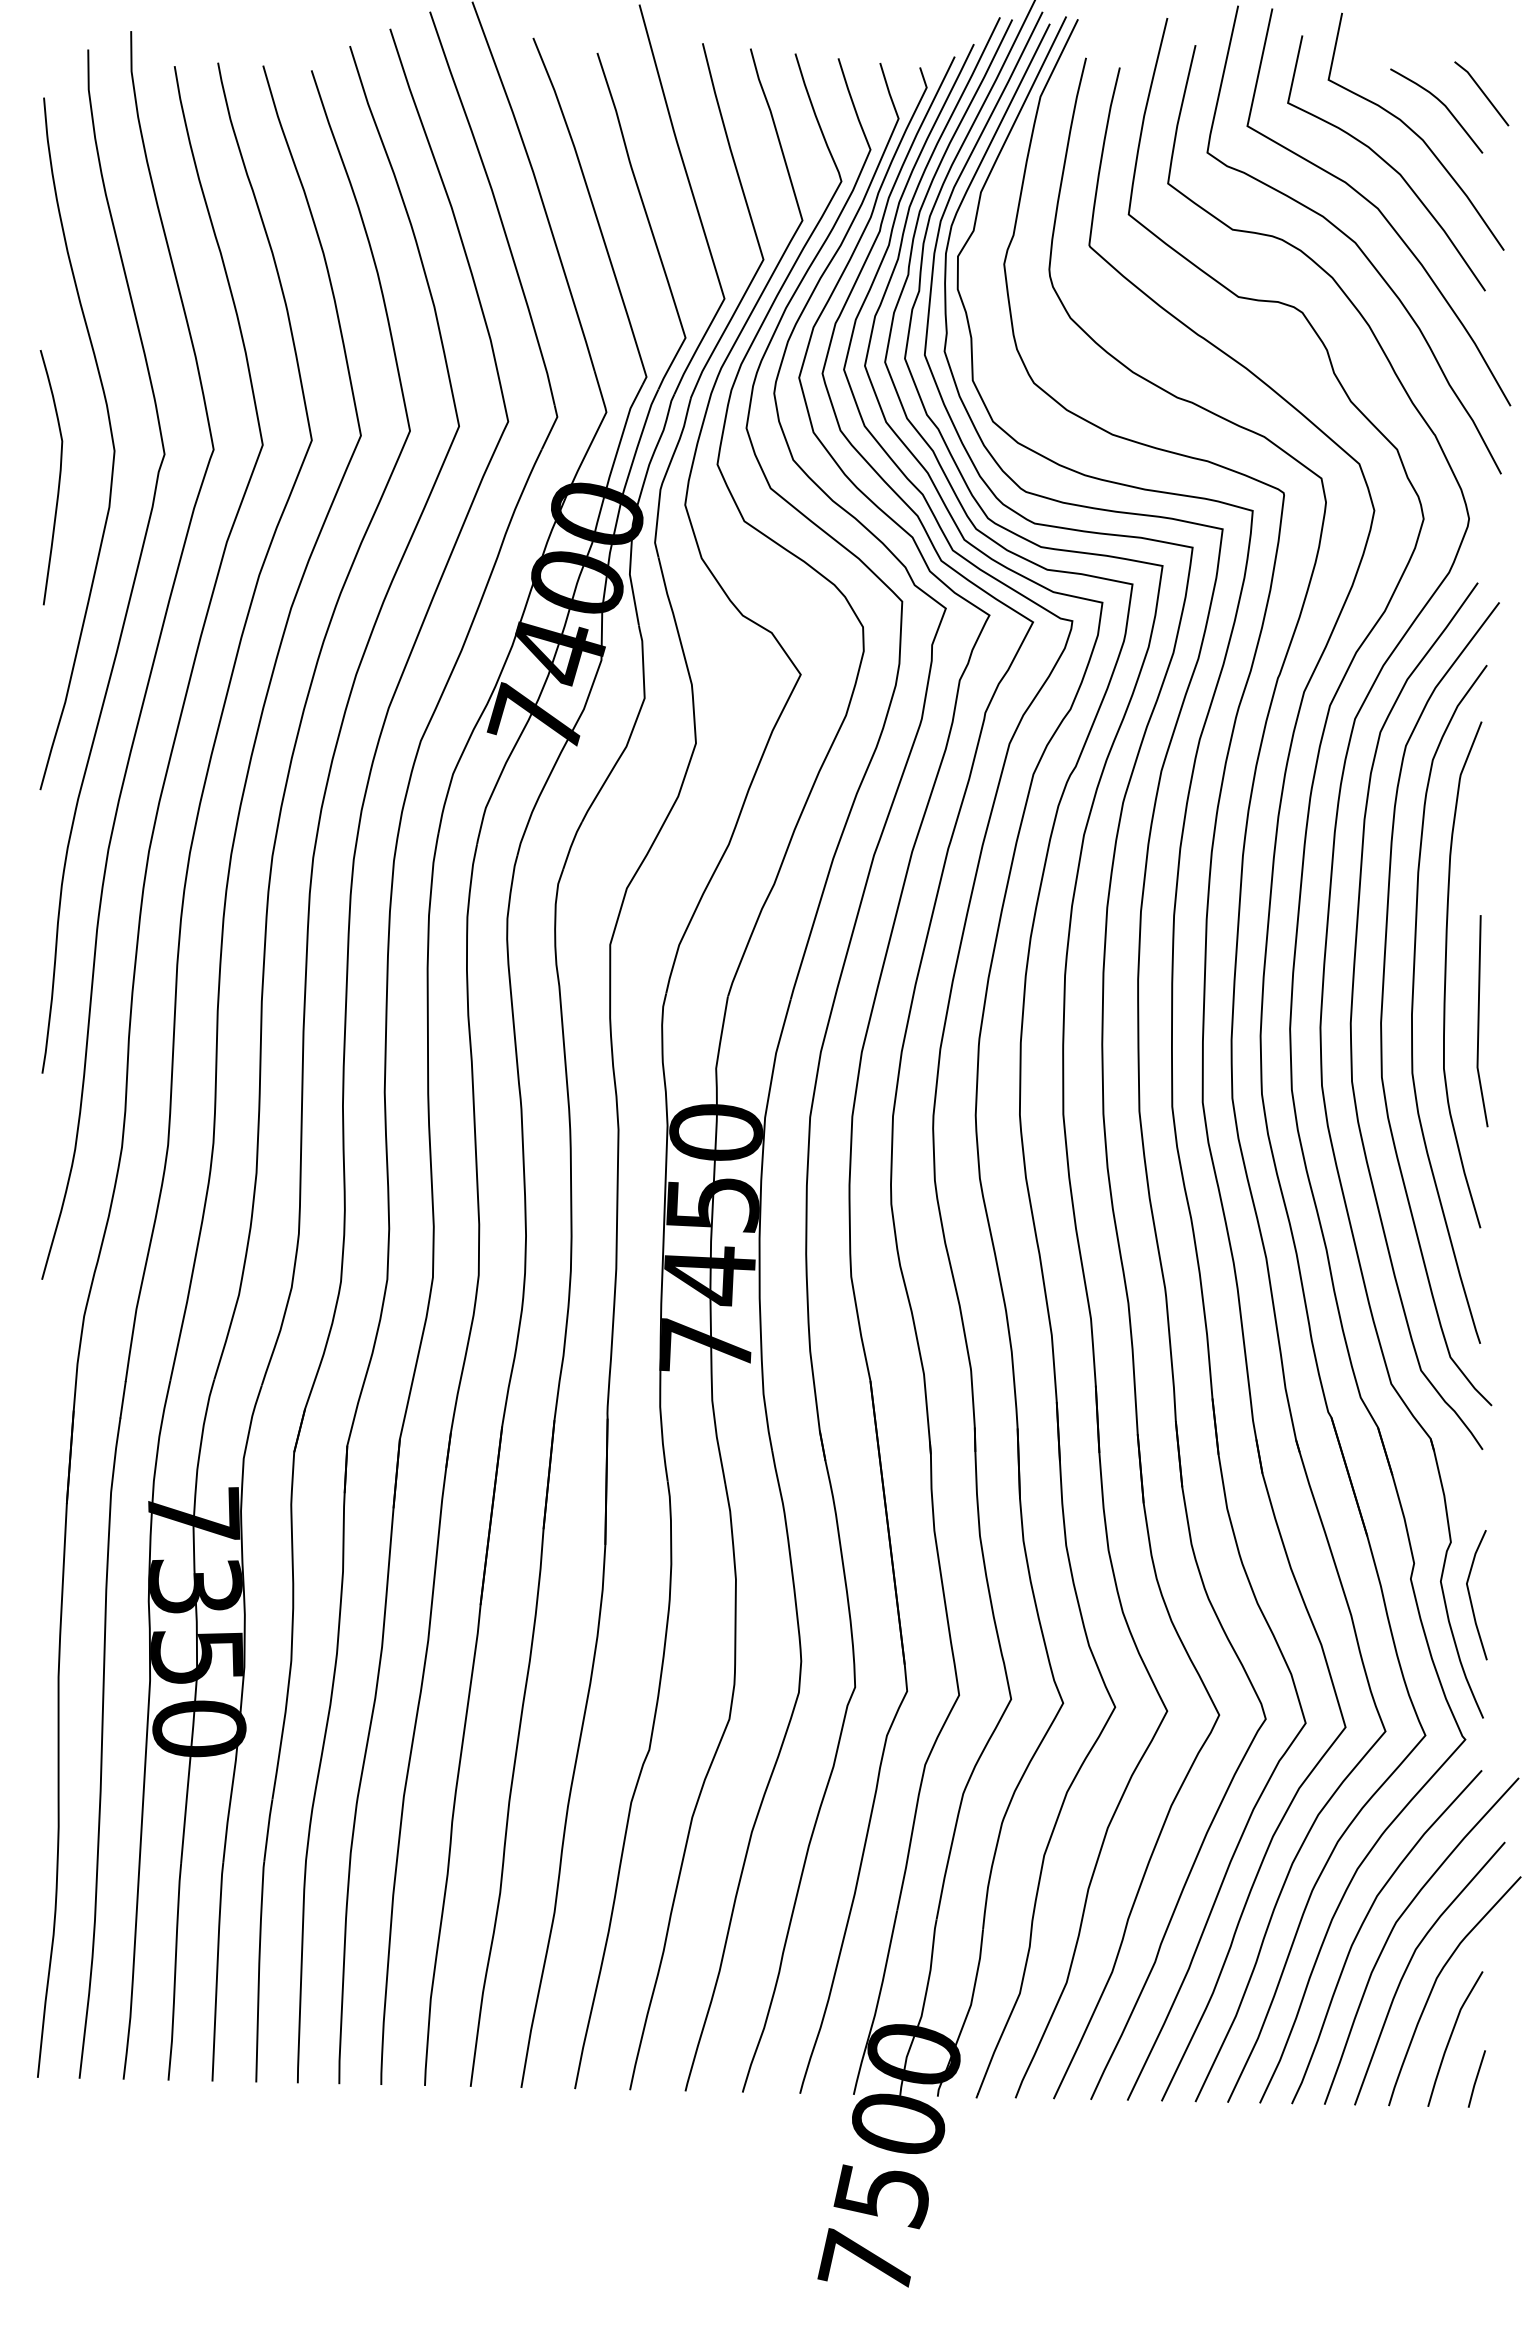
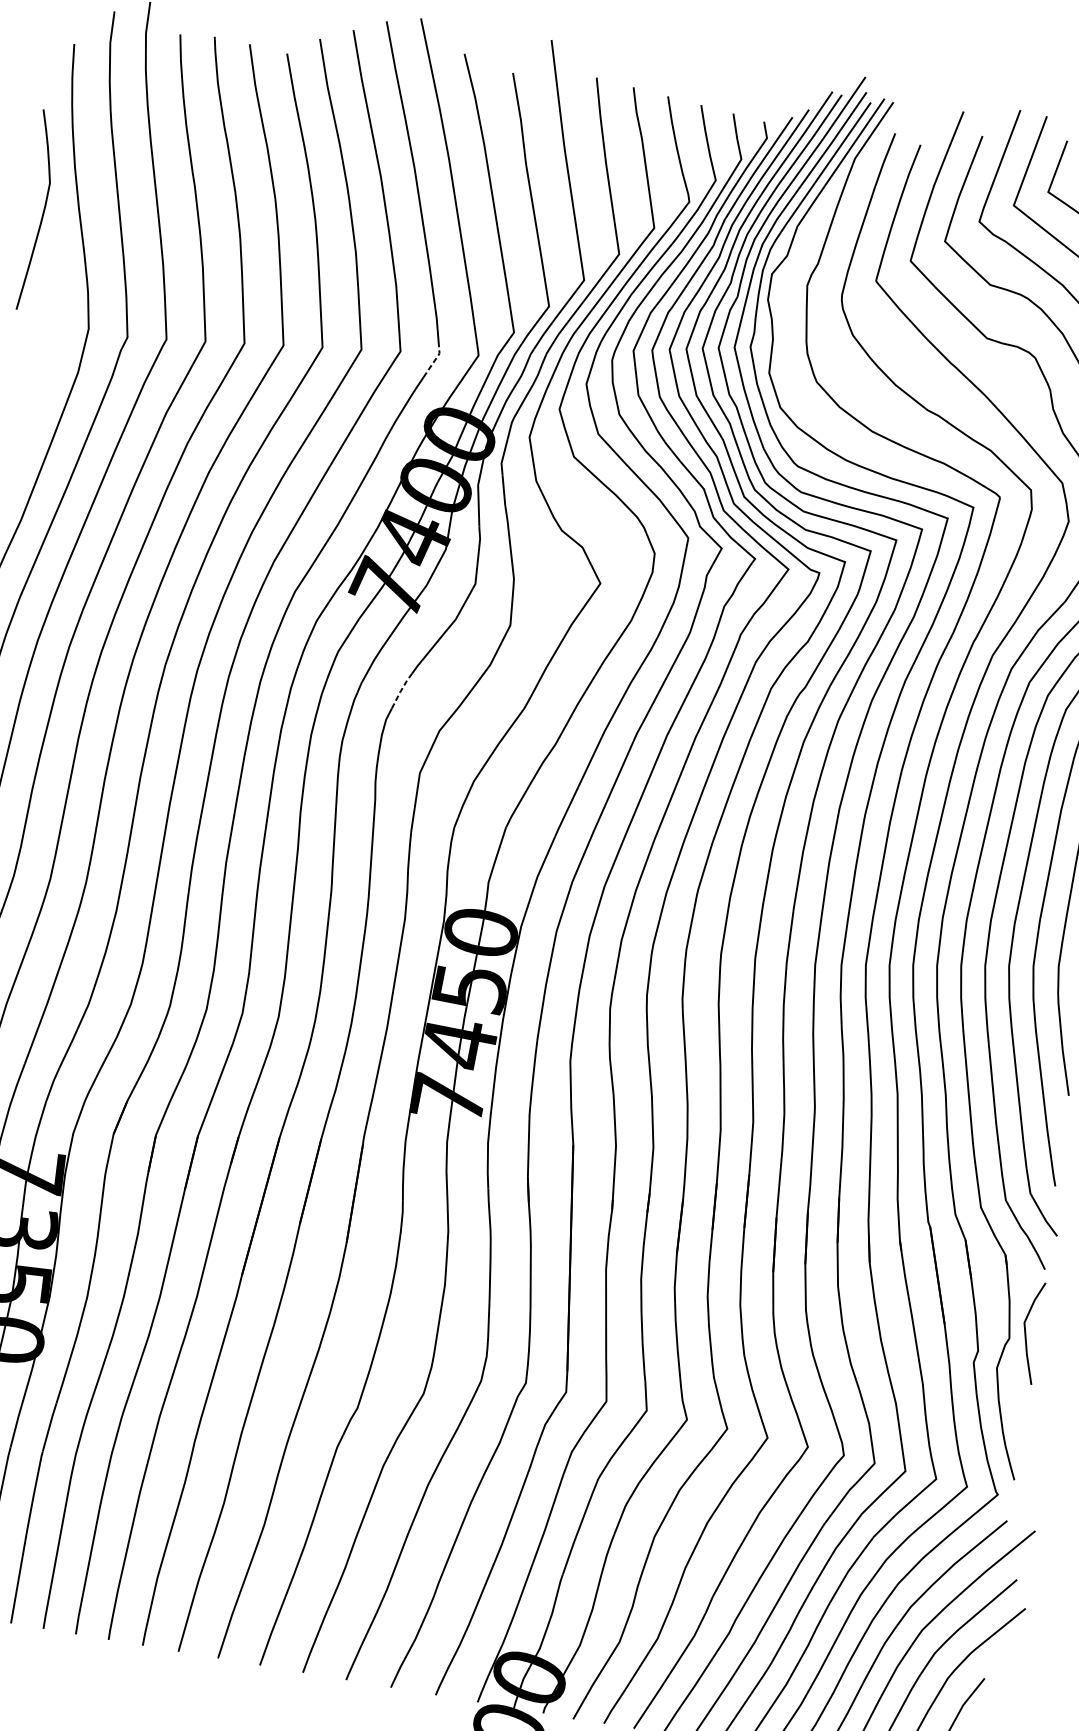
line: (552, 426) -> (434, 360), solid -> dashed
curve: (58, 479) -> (42, 212), moved
line: (571, 844) -> (401, 690), solid -> dashed
line: (1471, 1598) -> (1026, 1334), moved

